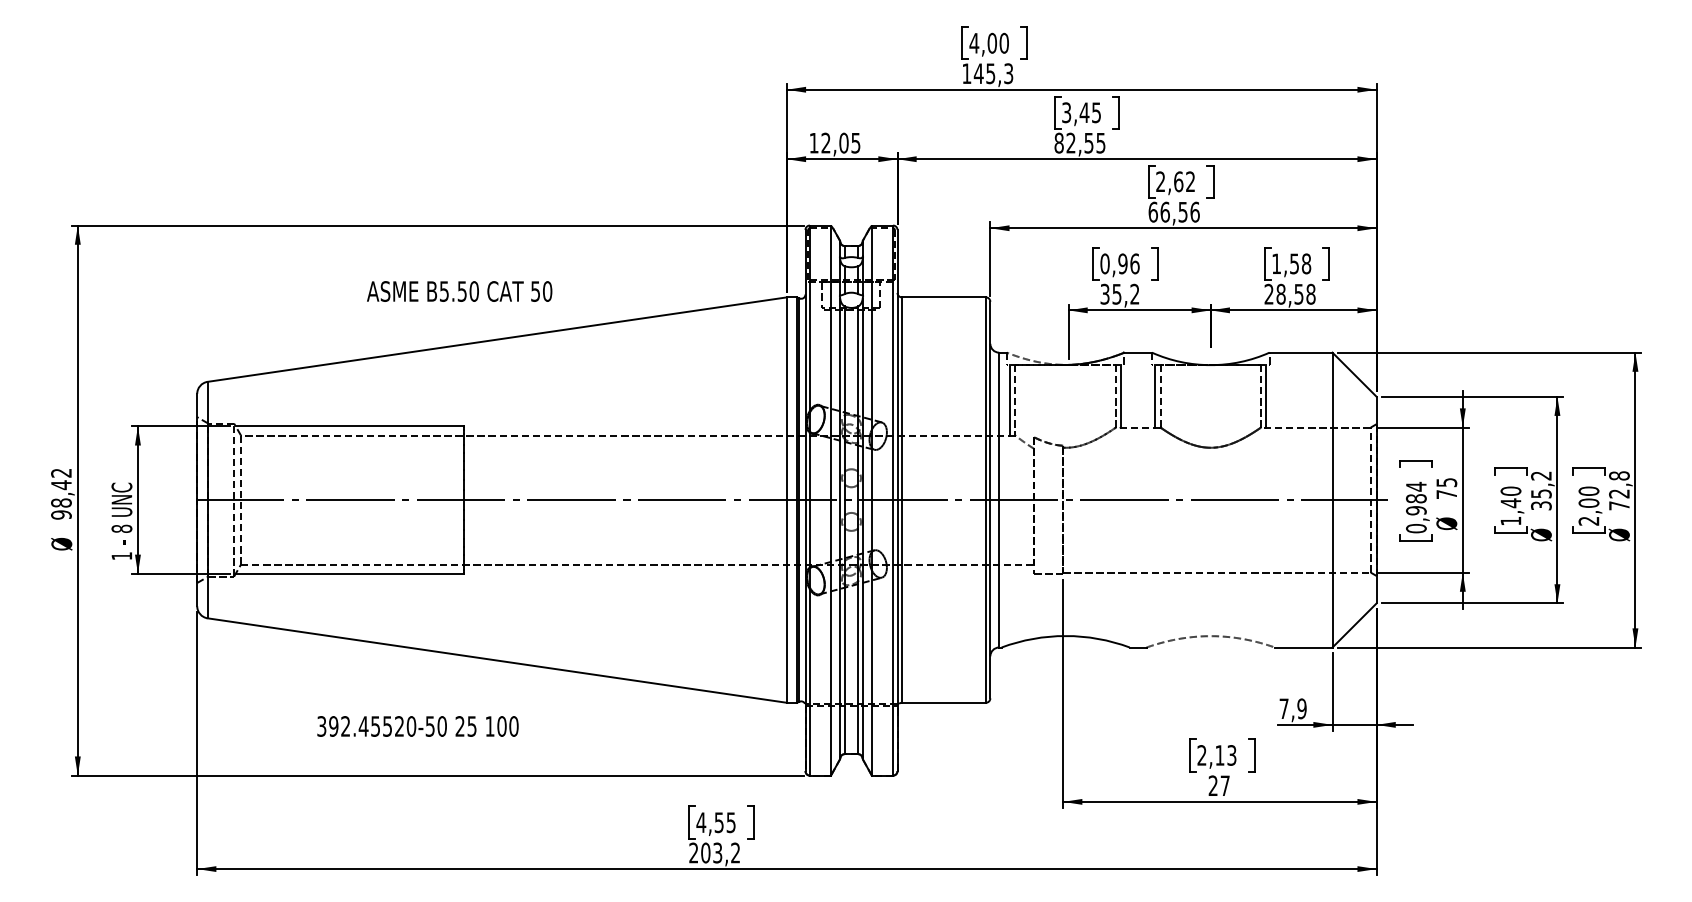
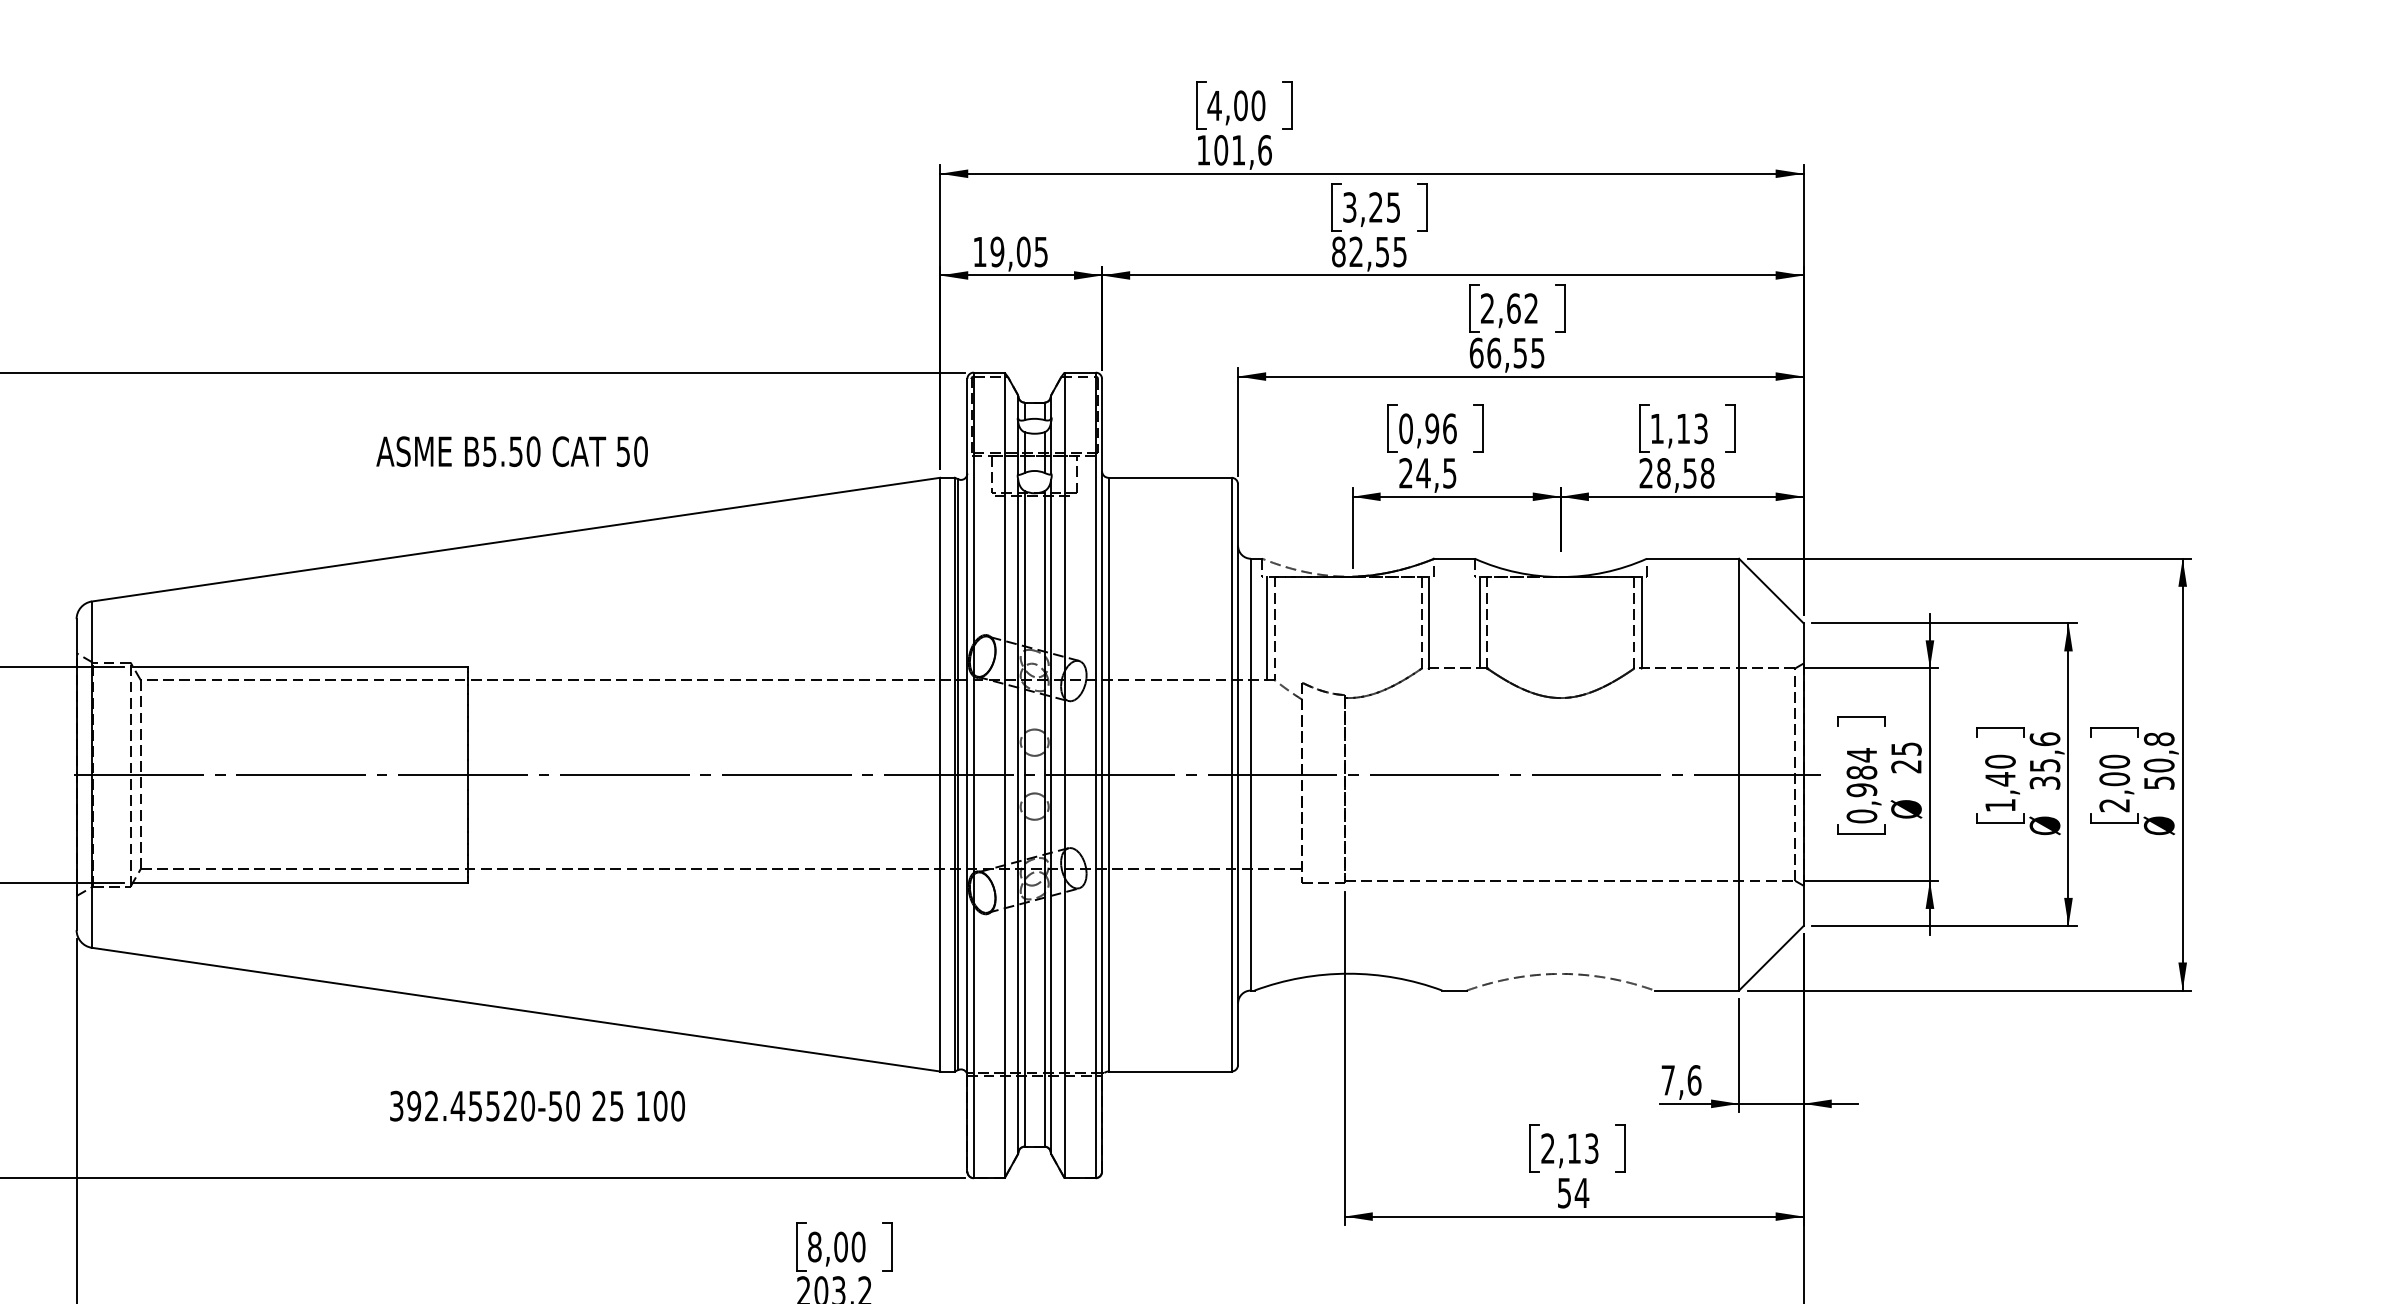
text: (993, 73) -> (1242, 149), 145,3 -> 101,6
text: (1084, 112) -> (1375, 207), 3,45 -> 3,25
text: (825, 142) -> (996, 251), 12,05 -> 19,05
text: (1194, 211) -> (1537, 352), 66,56 -> 66,55
text: (1300, 263) -> (1692, 428), 1,58 -> 1,13
text: (459, 291) -> (511, 451), moved
text: (1119, 293) -> (1427, 472), 35,2 -> 24,5
text: (1541, 475) -> (2045, 738), 35,2 -> 35,6
text: (1446, 494) -> (1906, 766), 75 -> 25
text: (1619, 499) -> (2159, 773), 72,8 -> 50,8
text: (1301, 708) -> (1693, 1079), 7,9 -> 7,6
text: (417, 726) -> (536, 1106), moved
text: (1219, 785) -> (1573, 1192), 27 -> 54
text: (715, 822) -> (835, 1246), 4,55 -> 8,00

